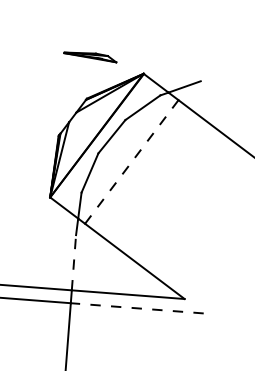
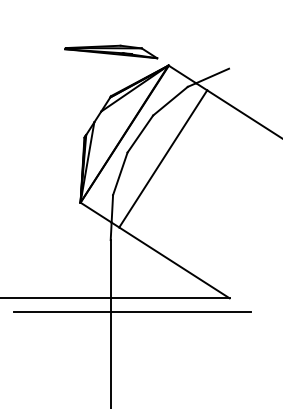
part: (90, 56) -> (111, 51), size x1.67
line: (132, 161) -> (163, 158), dashed -> solid
line: (73, 262) -> (110, 268), dashed -> solid
line: (137, 307) -> (180, 311), dashed -> solid

